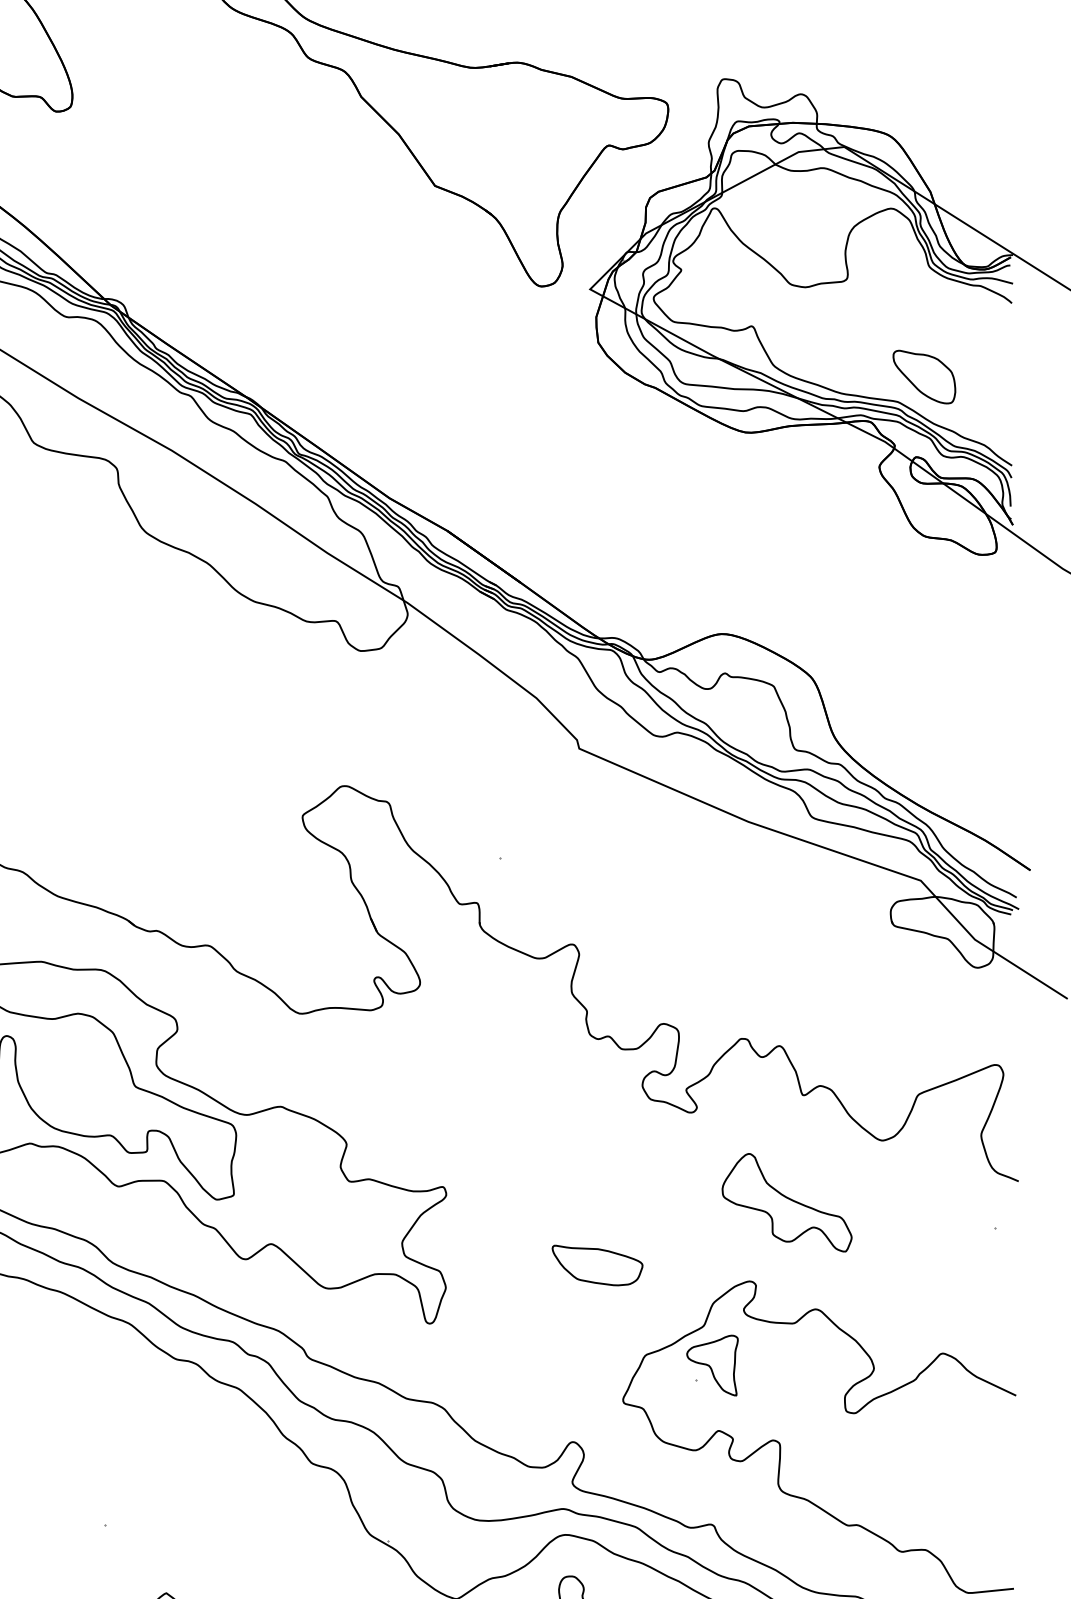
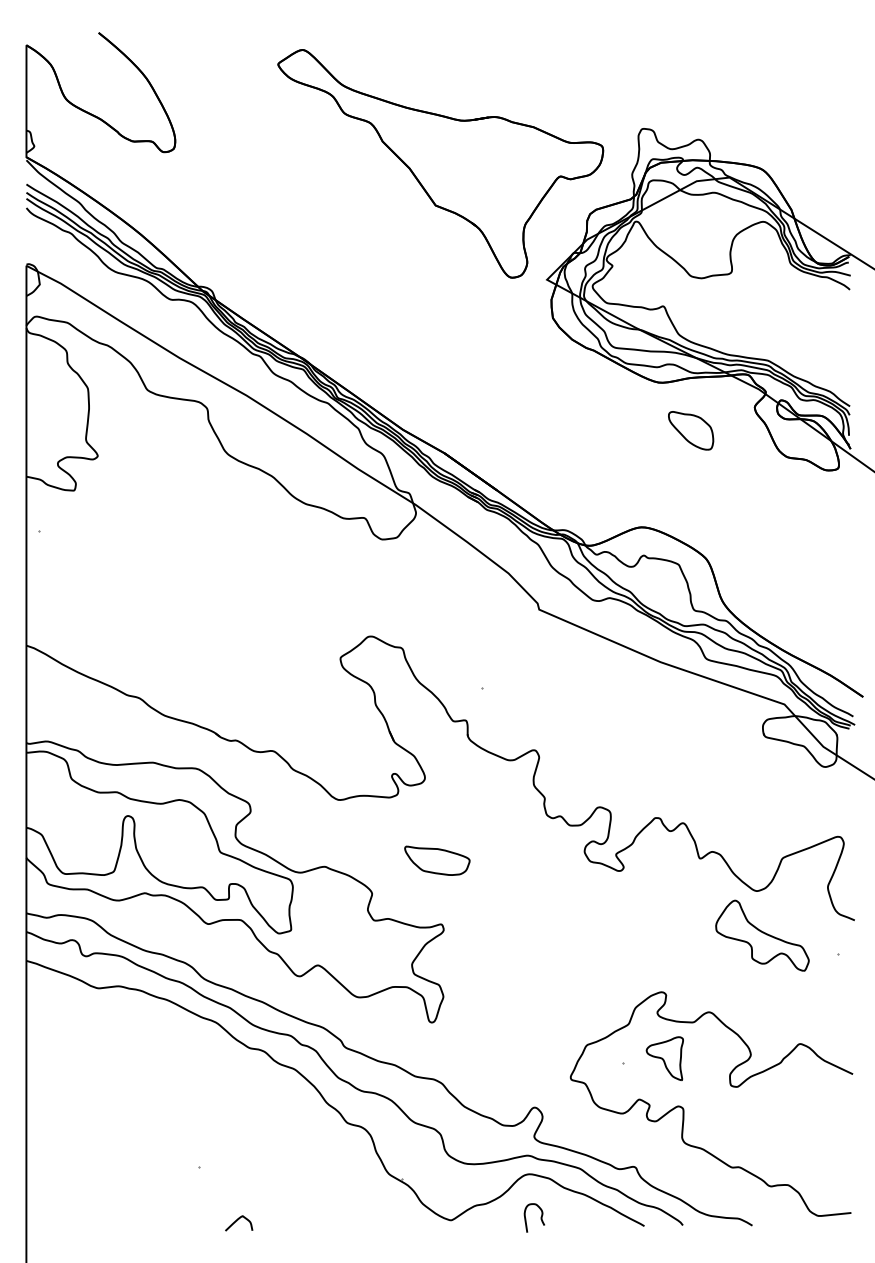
part: (924, 376) -> (691, 430), moved
part: (787, 1202) -> (762, 935), moved
part: (597, 1265) -> (437, 860), moved
part: (711, 1365) -> (664, 1058), moved

